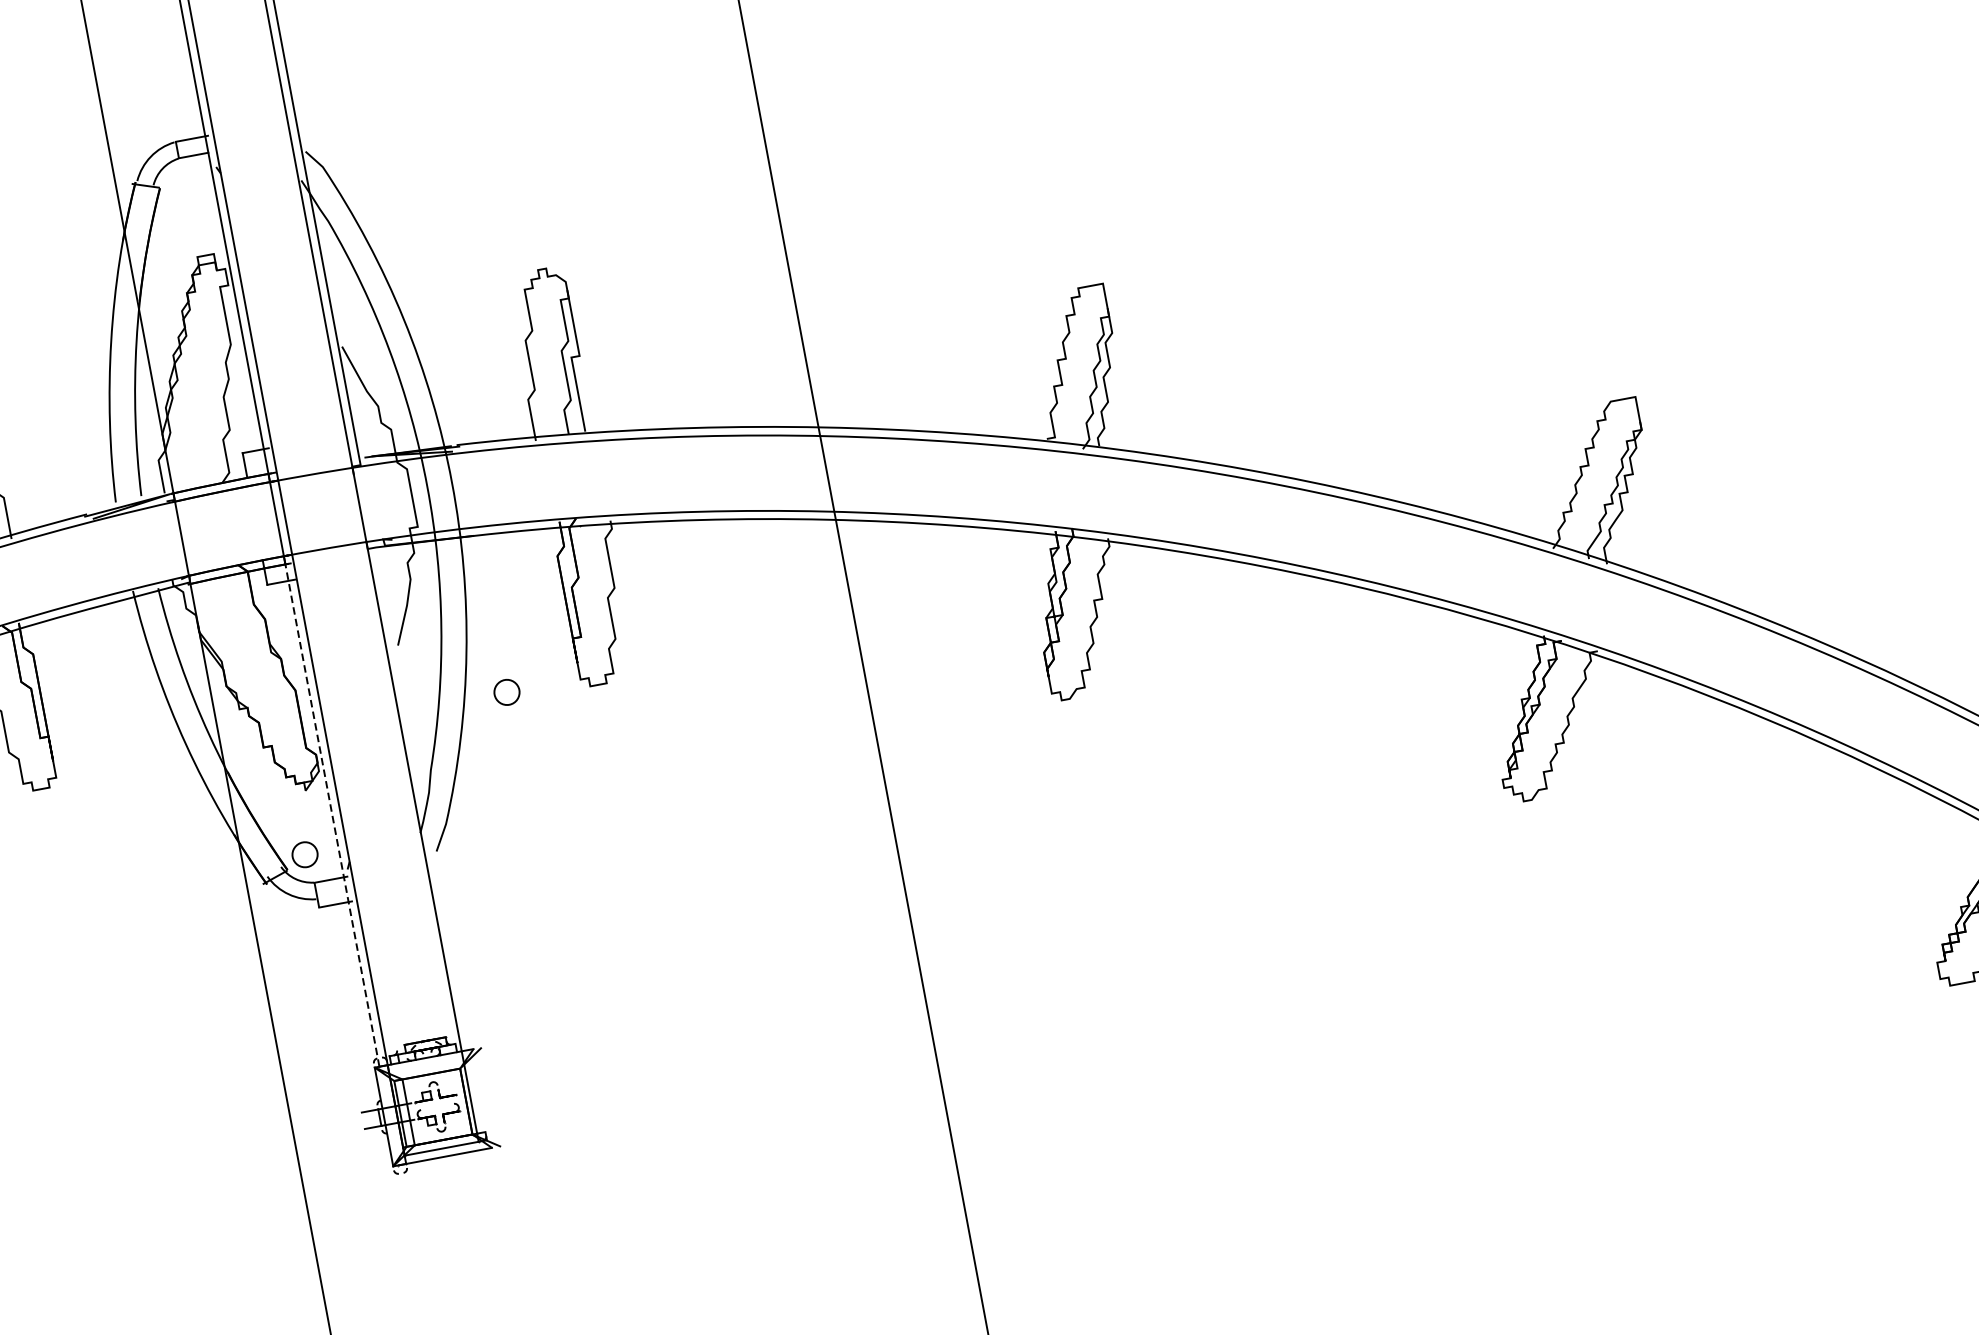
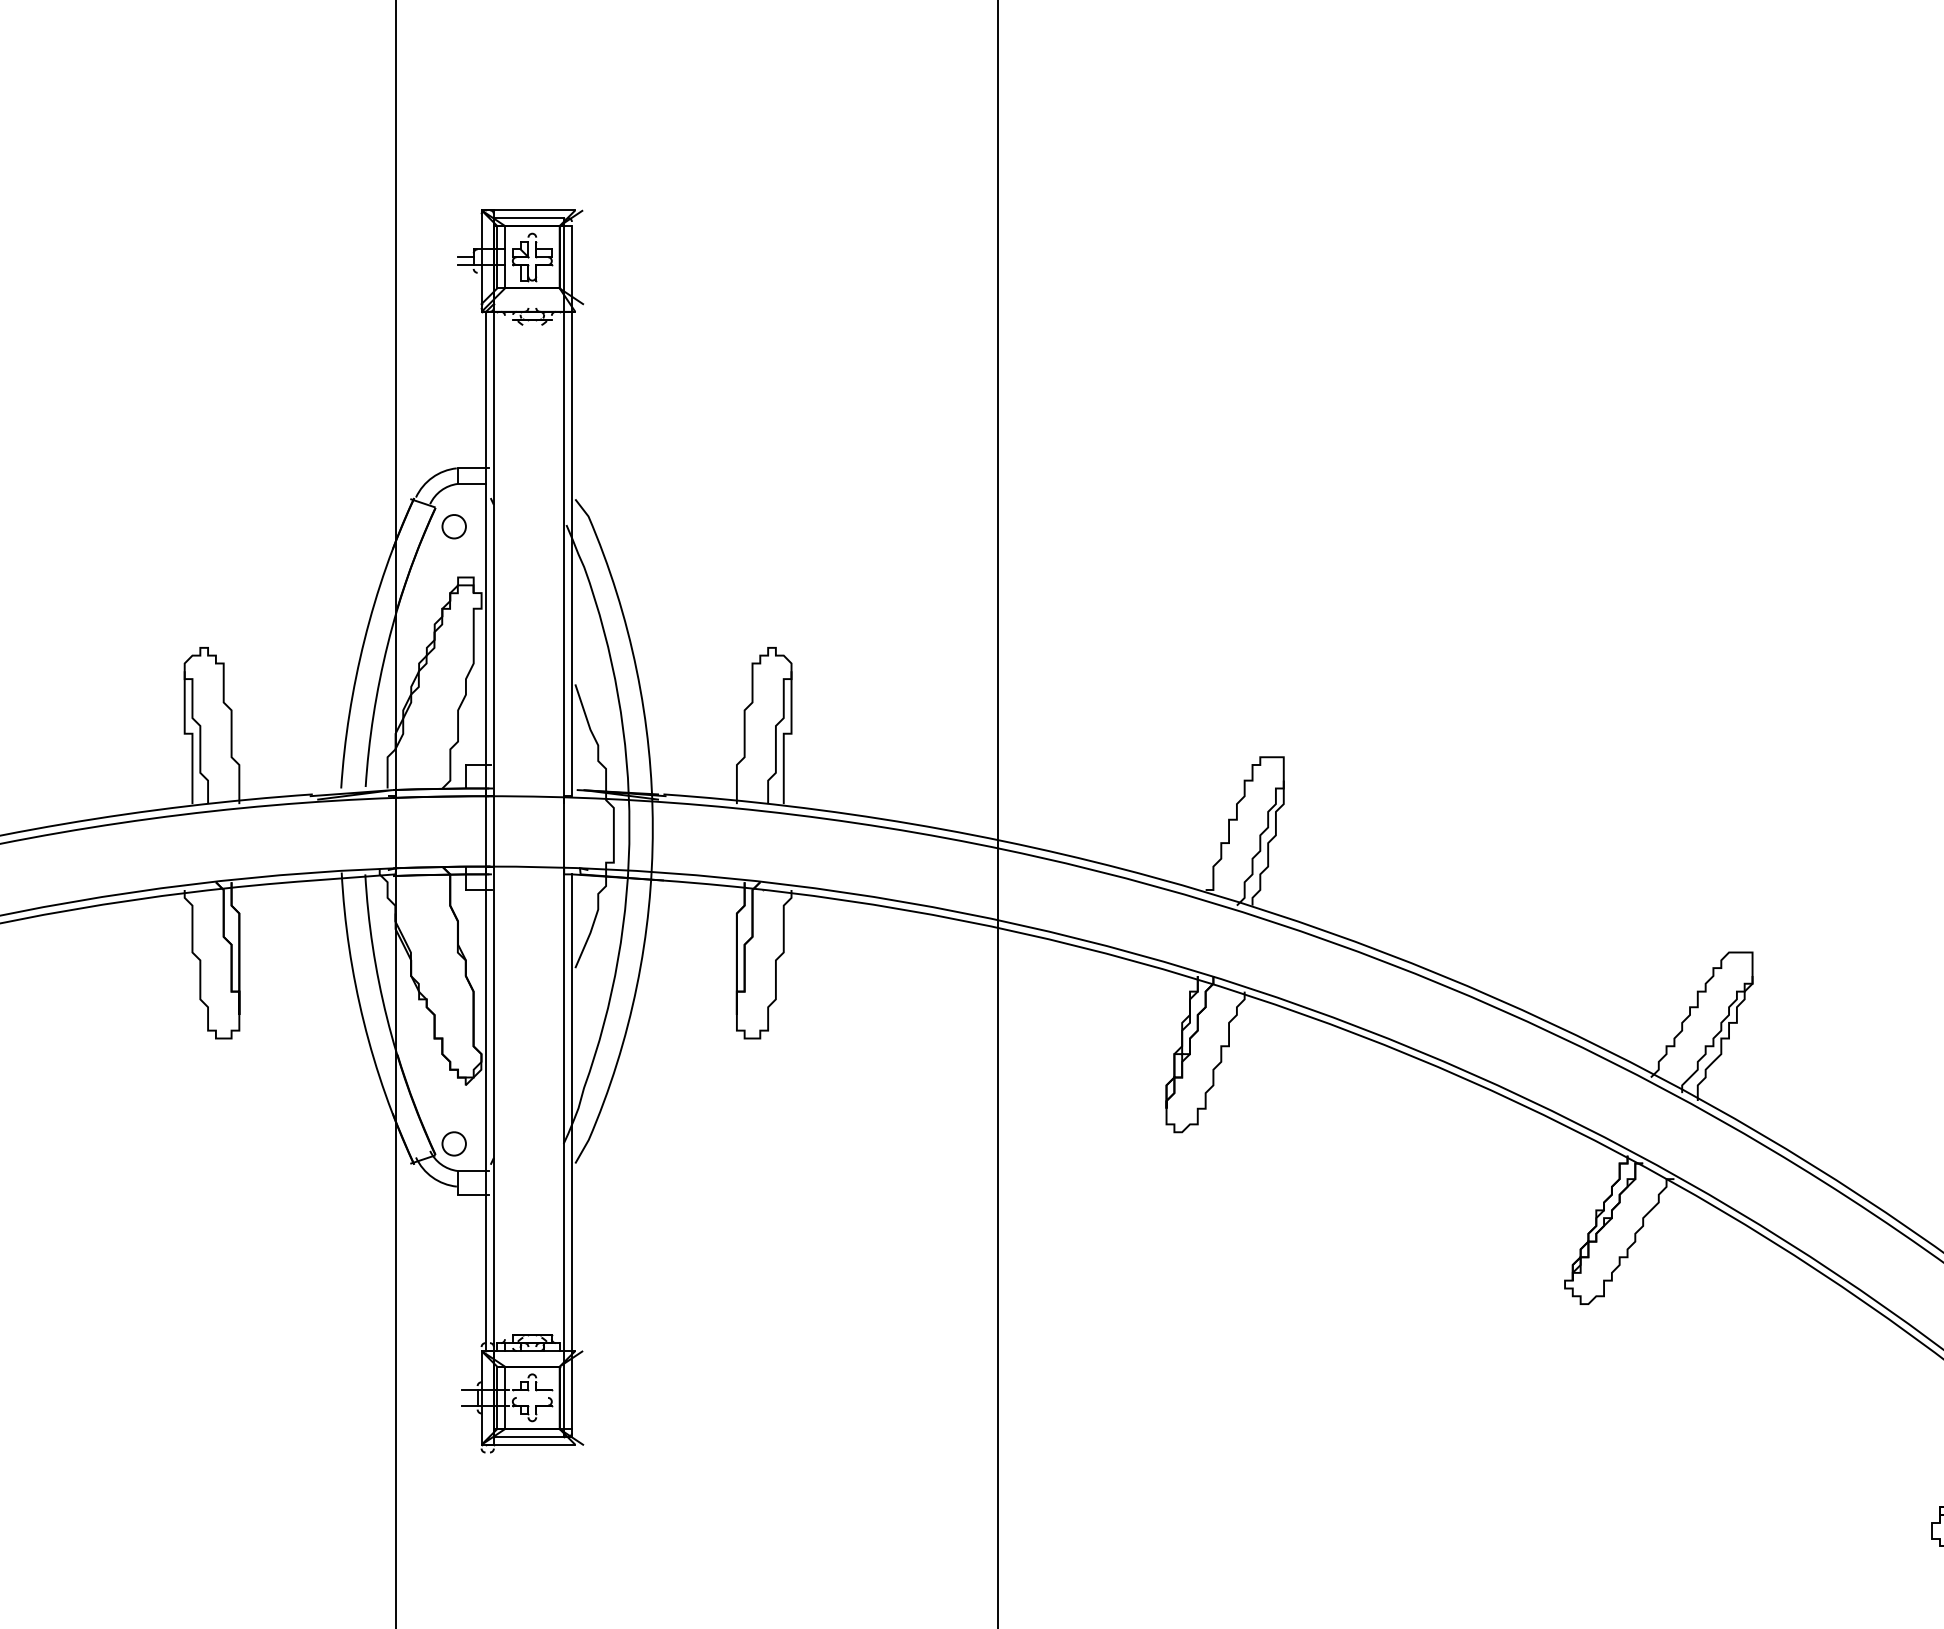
part: (506, 692) -> (453, 526), moved
line: (332, 815) -> (486, 1112), dashed -> solid
line: (431, 839) -> (572, 1151), added

